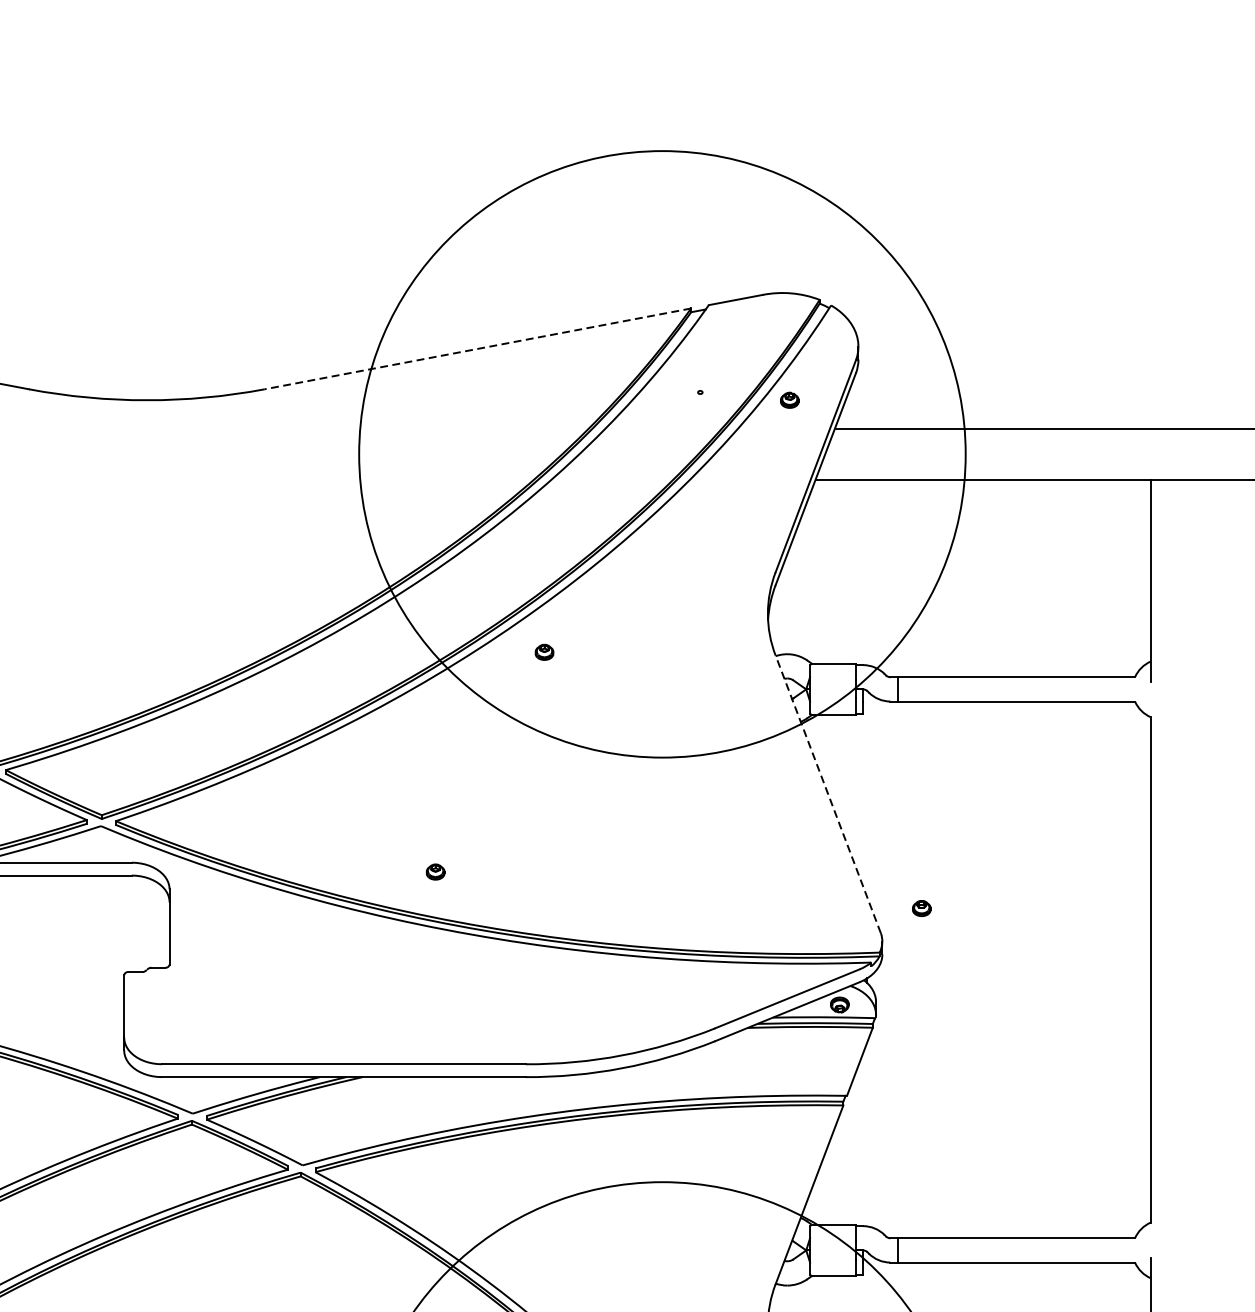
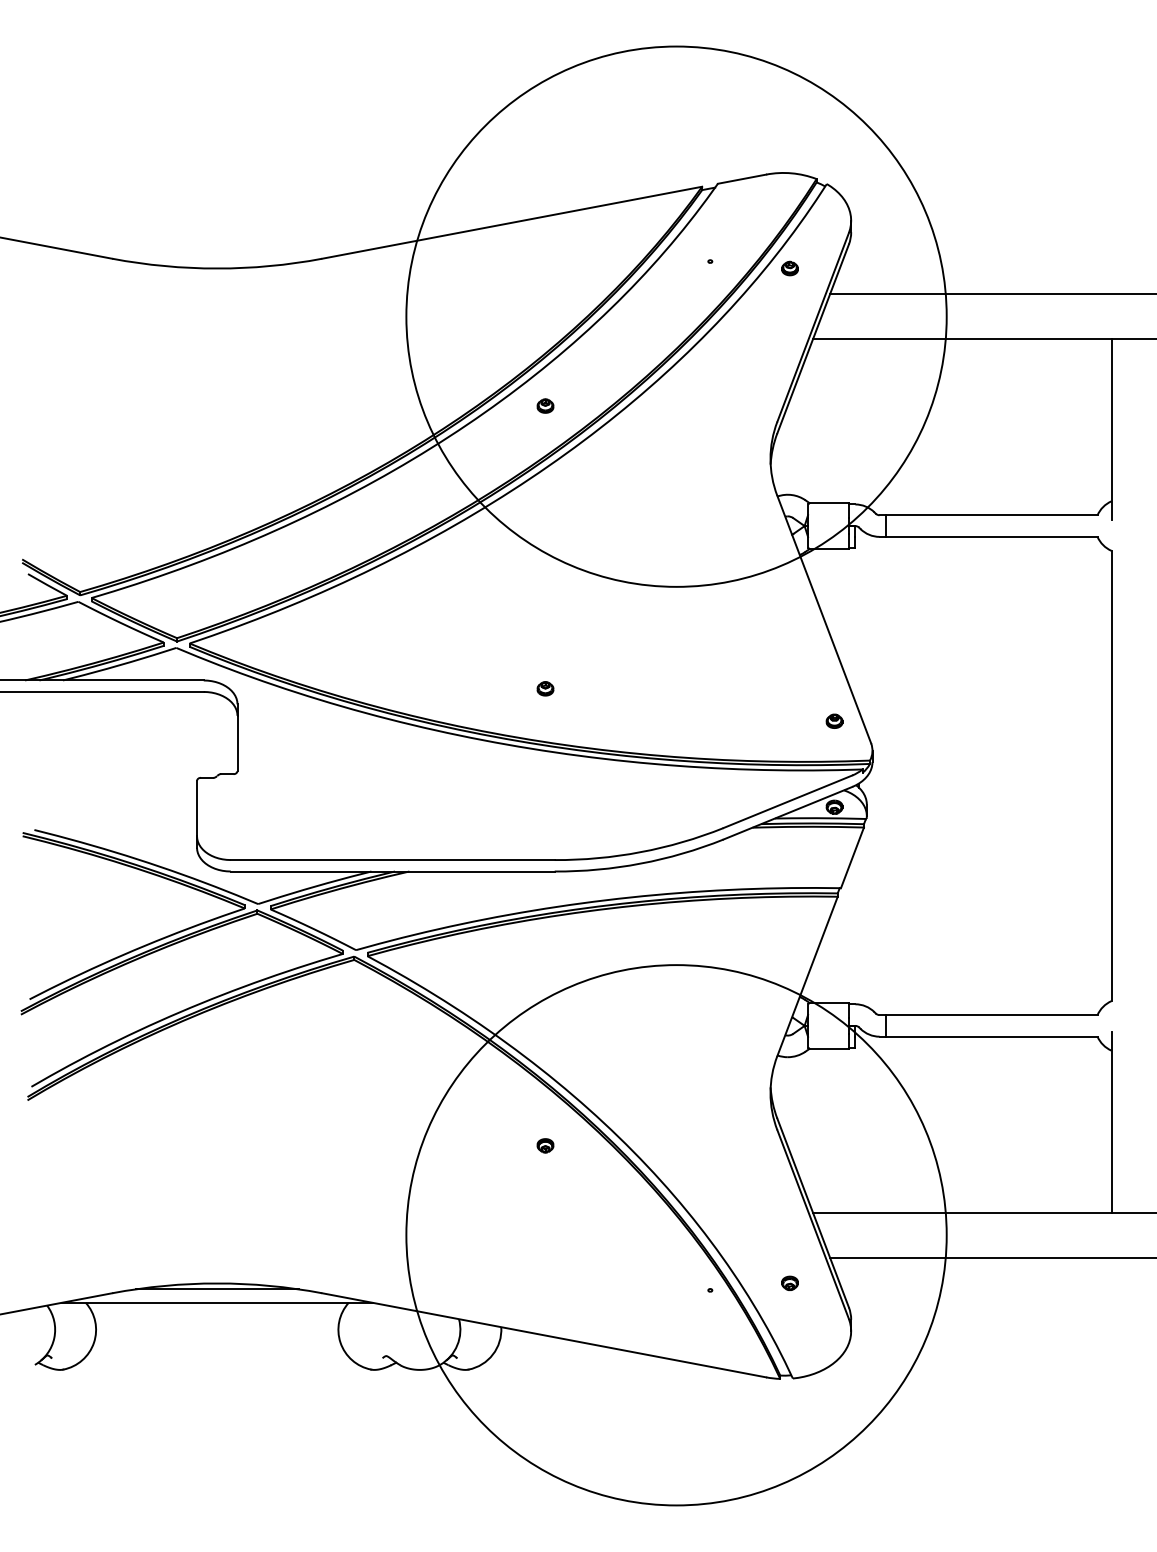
line: (477, 348) -> (511, 222), dashed -> solid
part: (544, 651) -> (545, 405), moved
line: (828, 794) -> (824, 619), dashed -> solid
part: (435, 871) -> (545, 688), moved
part: (921, 907) -> (834, 720), moved

